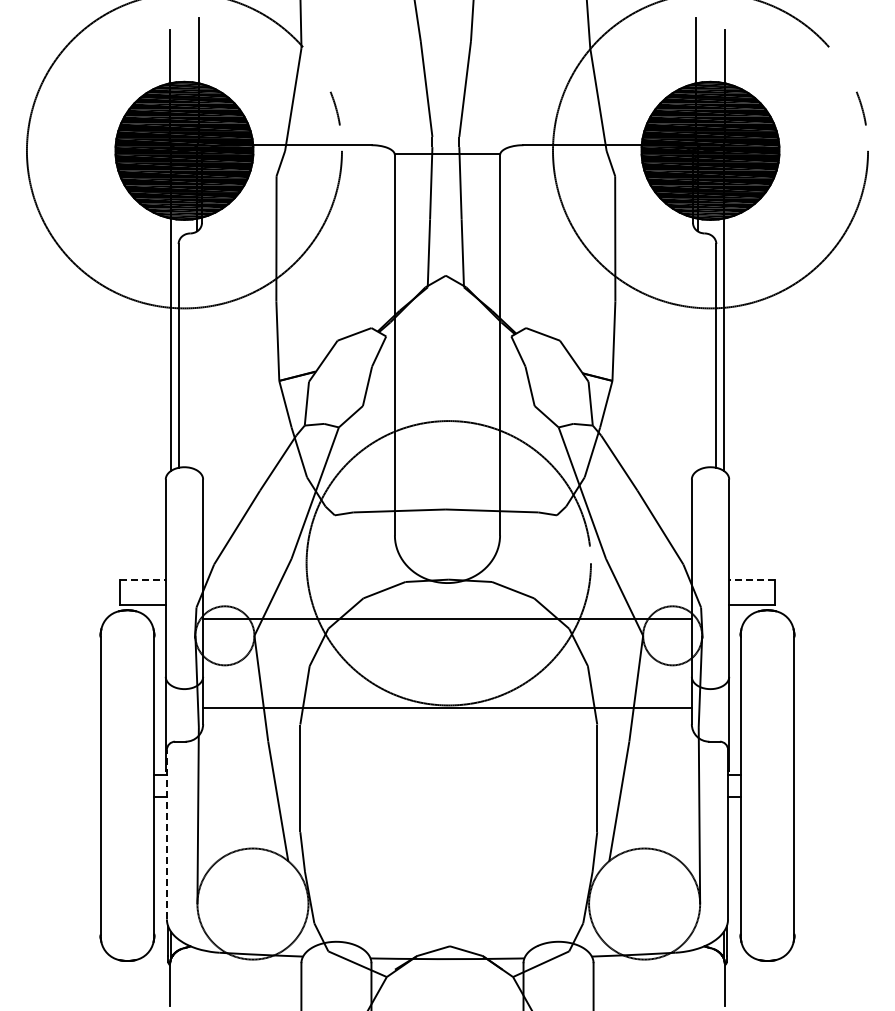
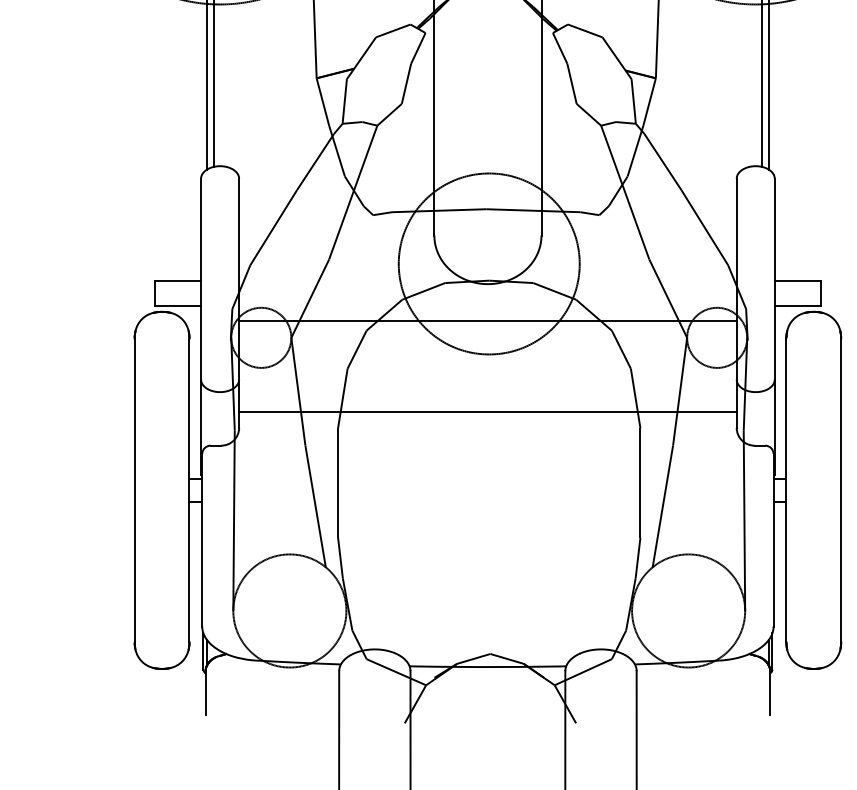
circle: (448, 563) -> (488, 264), size x0.62
line: (142, 579) -> (177, 280), dashed -> solid
line: (752, 579) -> (798, 280), dashed -> solid
line: (166, 834) -> (201, 540), dashed -> solid

